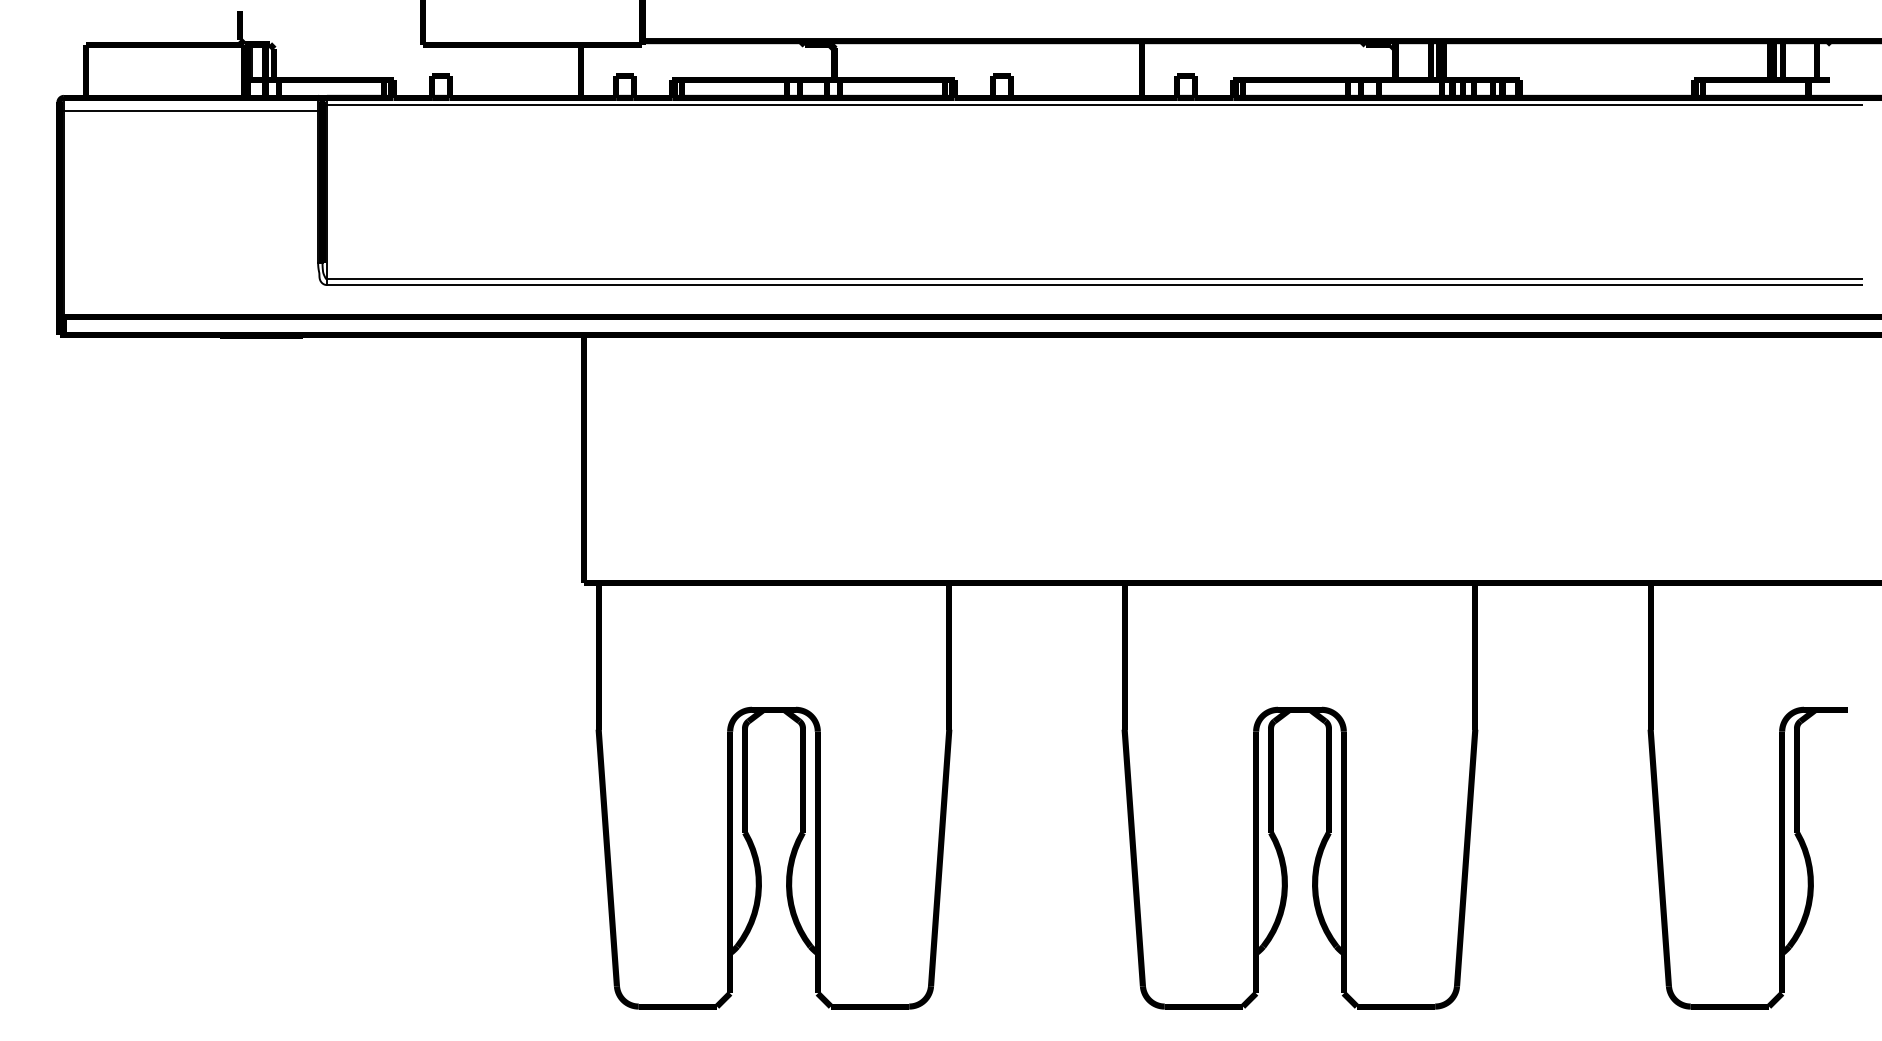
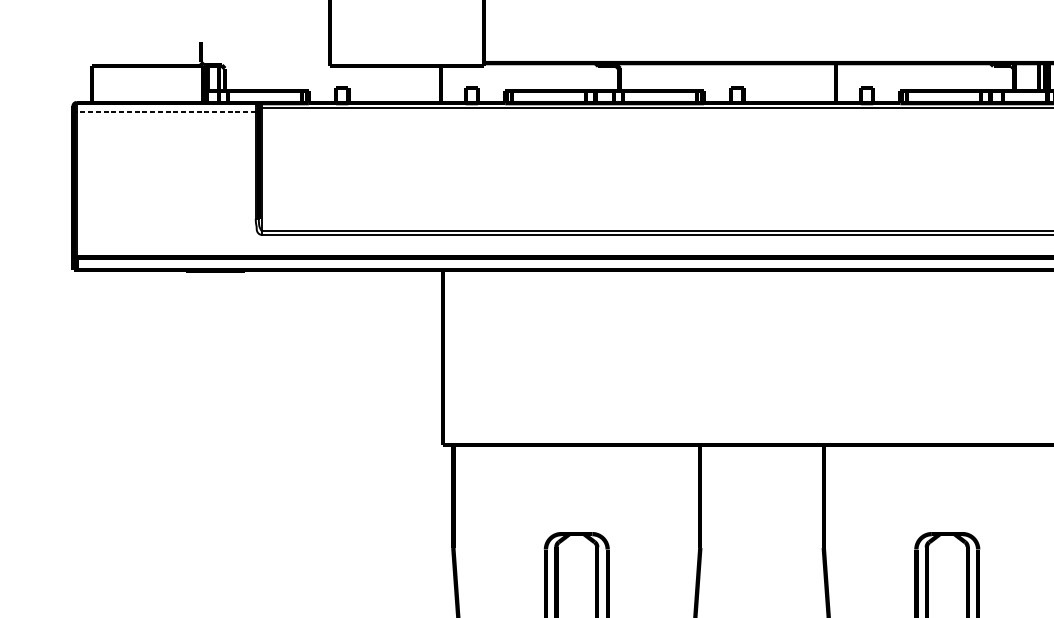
line: (190, 111) -> (165, 112), solid -> dashed

